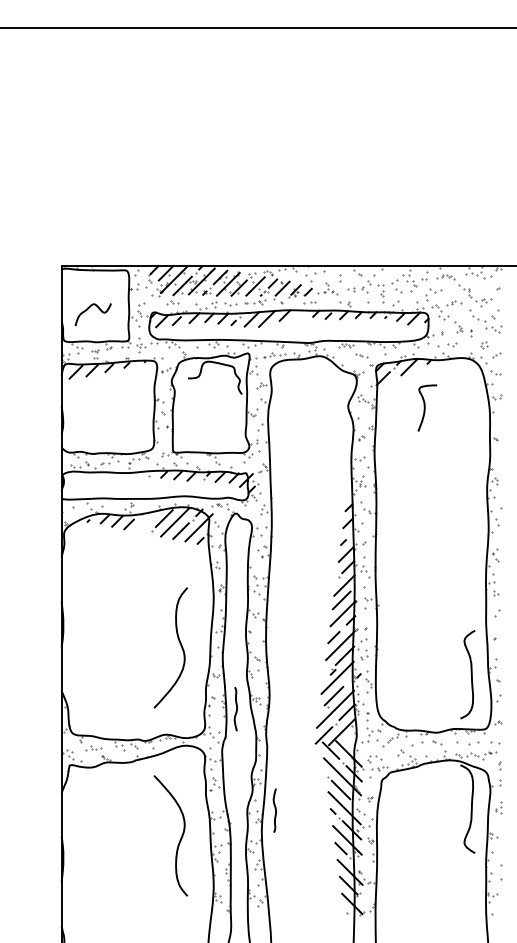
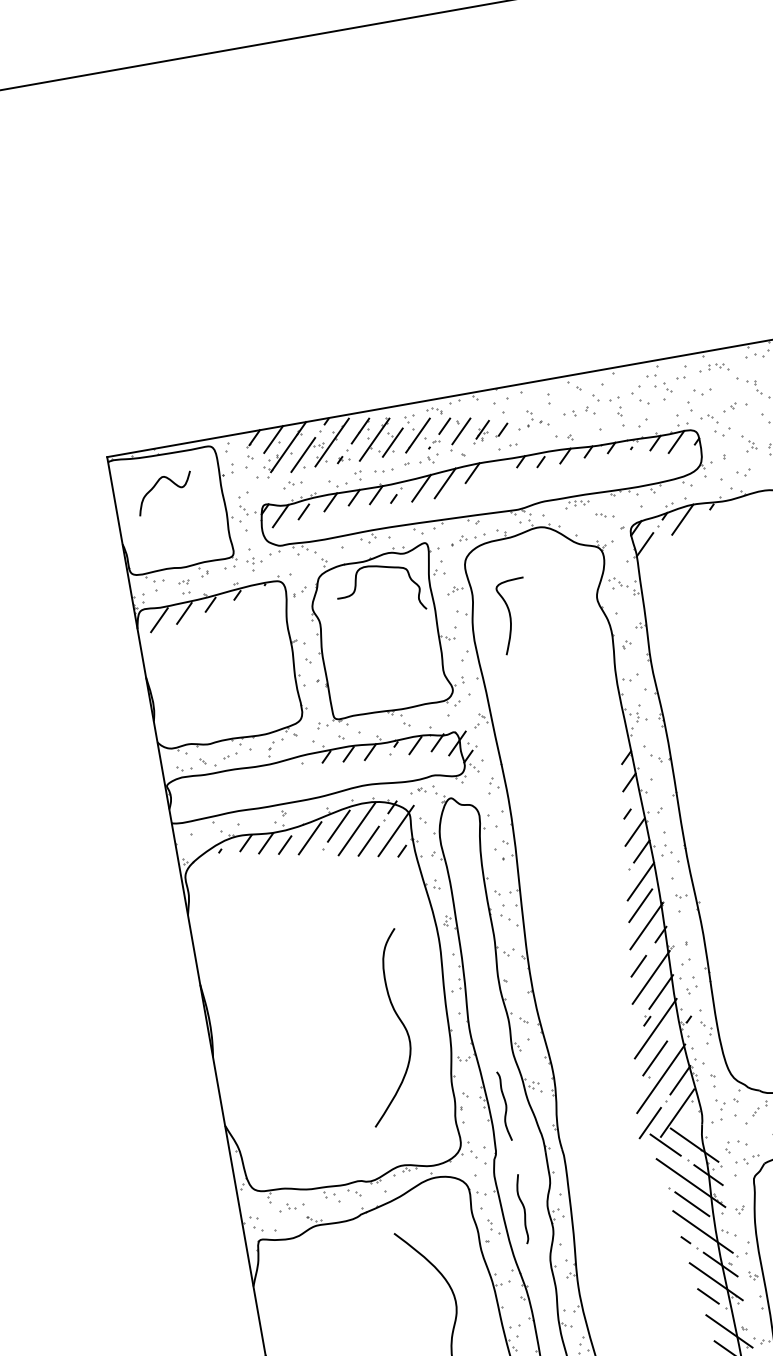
curve: (88, 309) -> (156, 486), moved
curve: (425, 407) -> (511, 615), moved
line: (144, 522) -> (308, 837), added
curve: (275, 810) -> (523, 1208), moved

